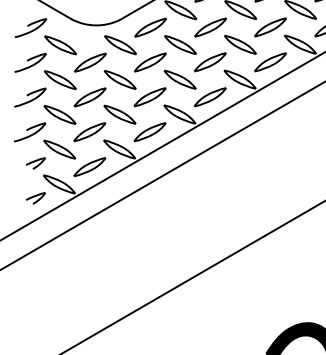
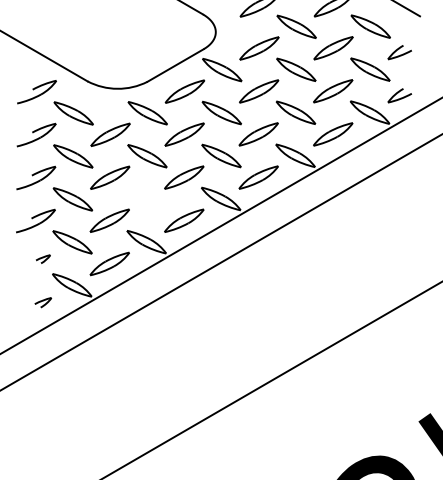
part: (119, 114) -> (146, 199), removed
part: (36, 162) -> (43, 258), size x0.6
part: (36, 198) -> (43, 302), size x0.7

